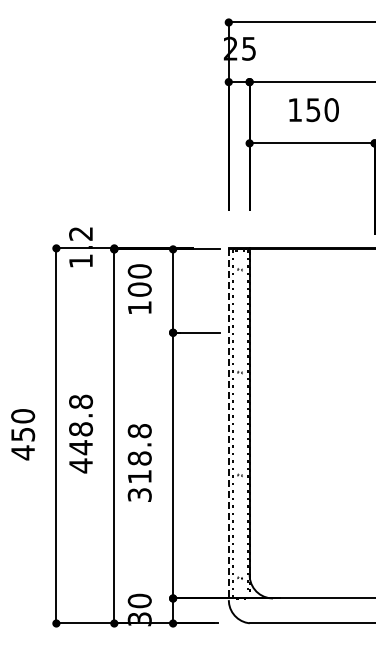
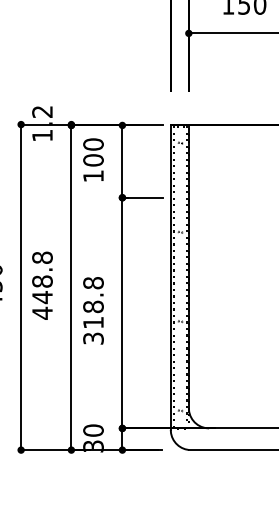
line: (228, 425) -> (170, 278), dashed -> solid

